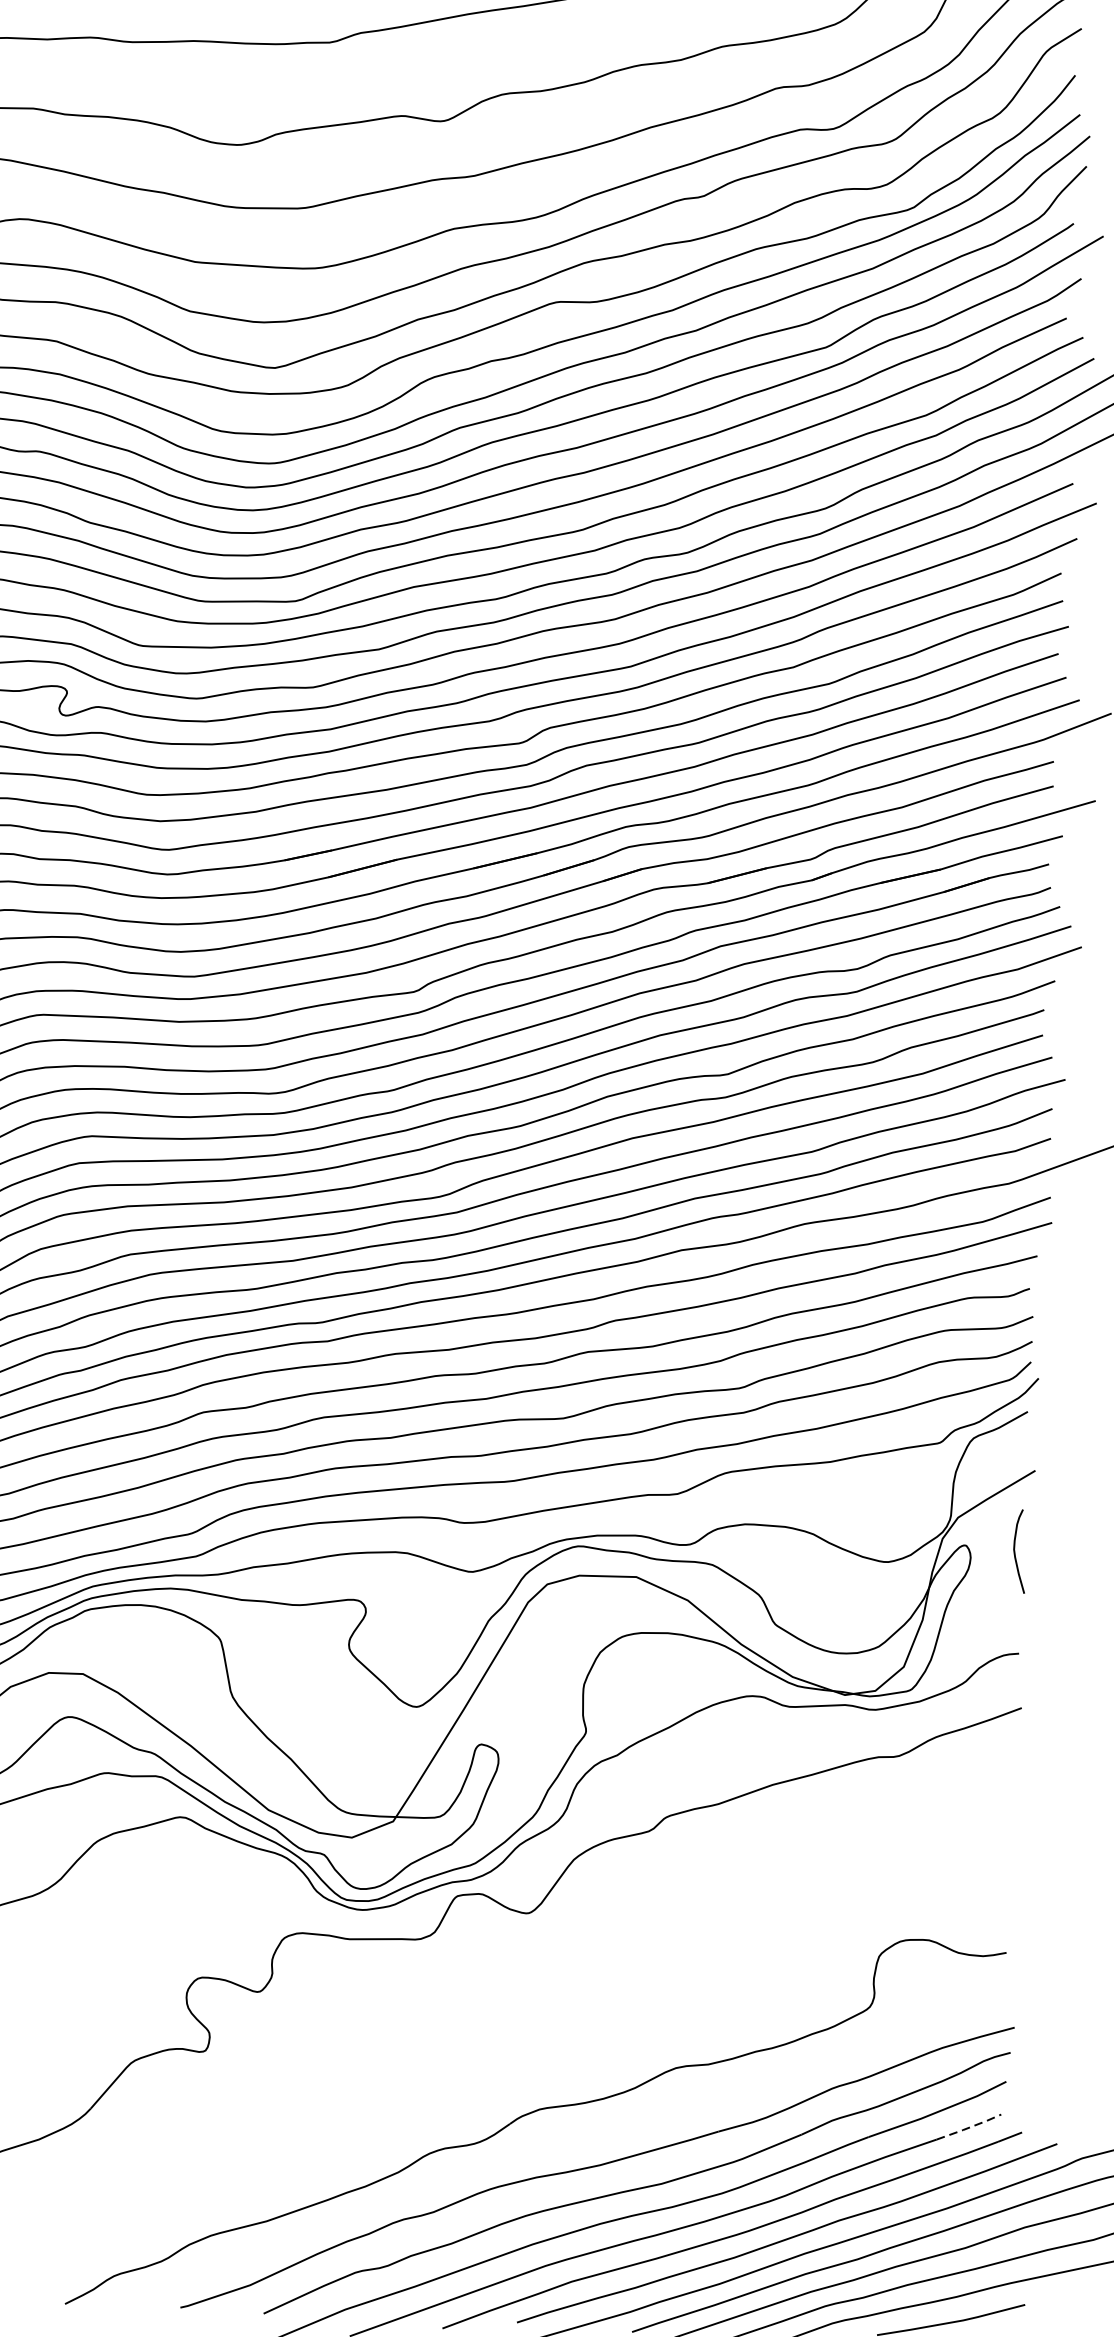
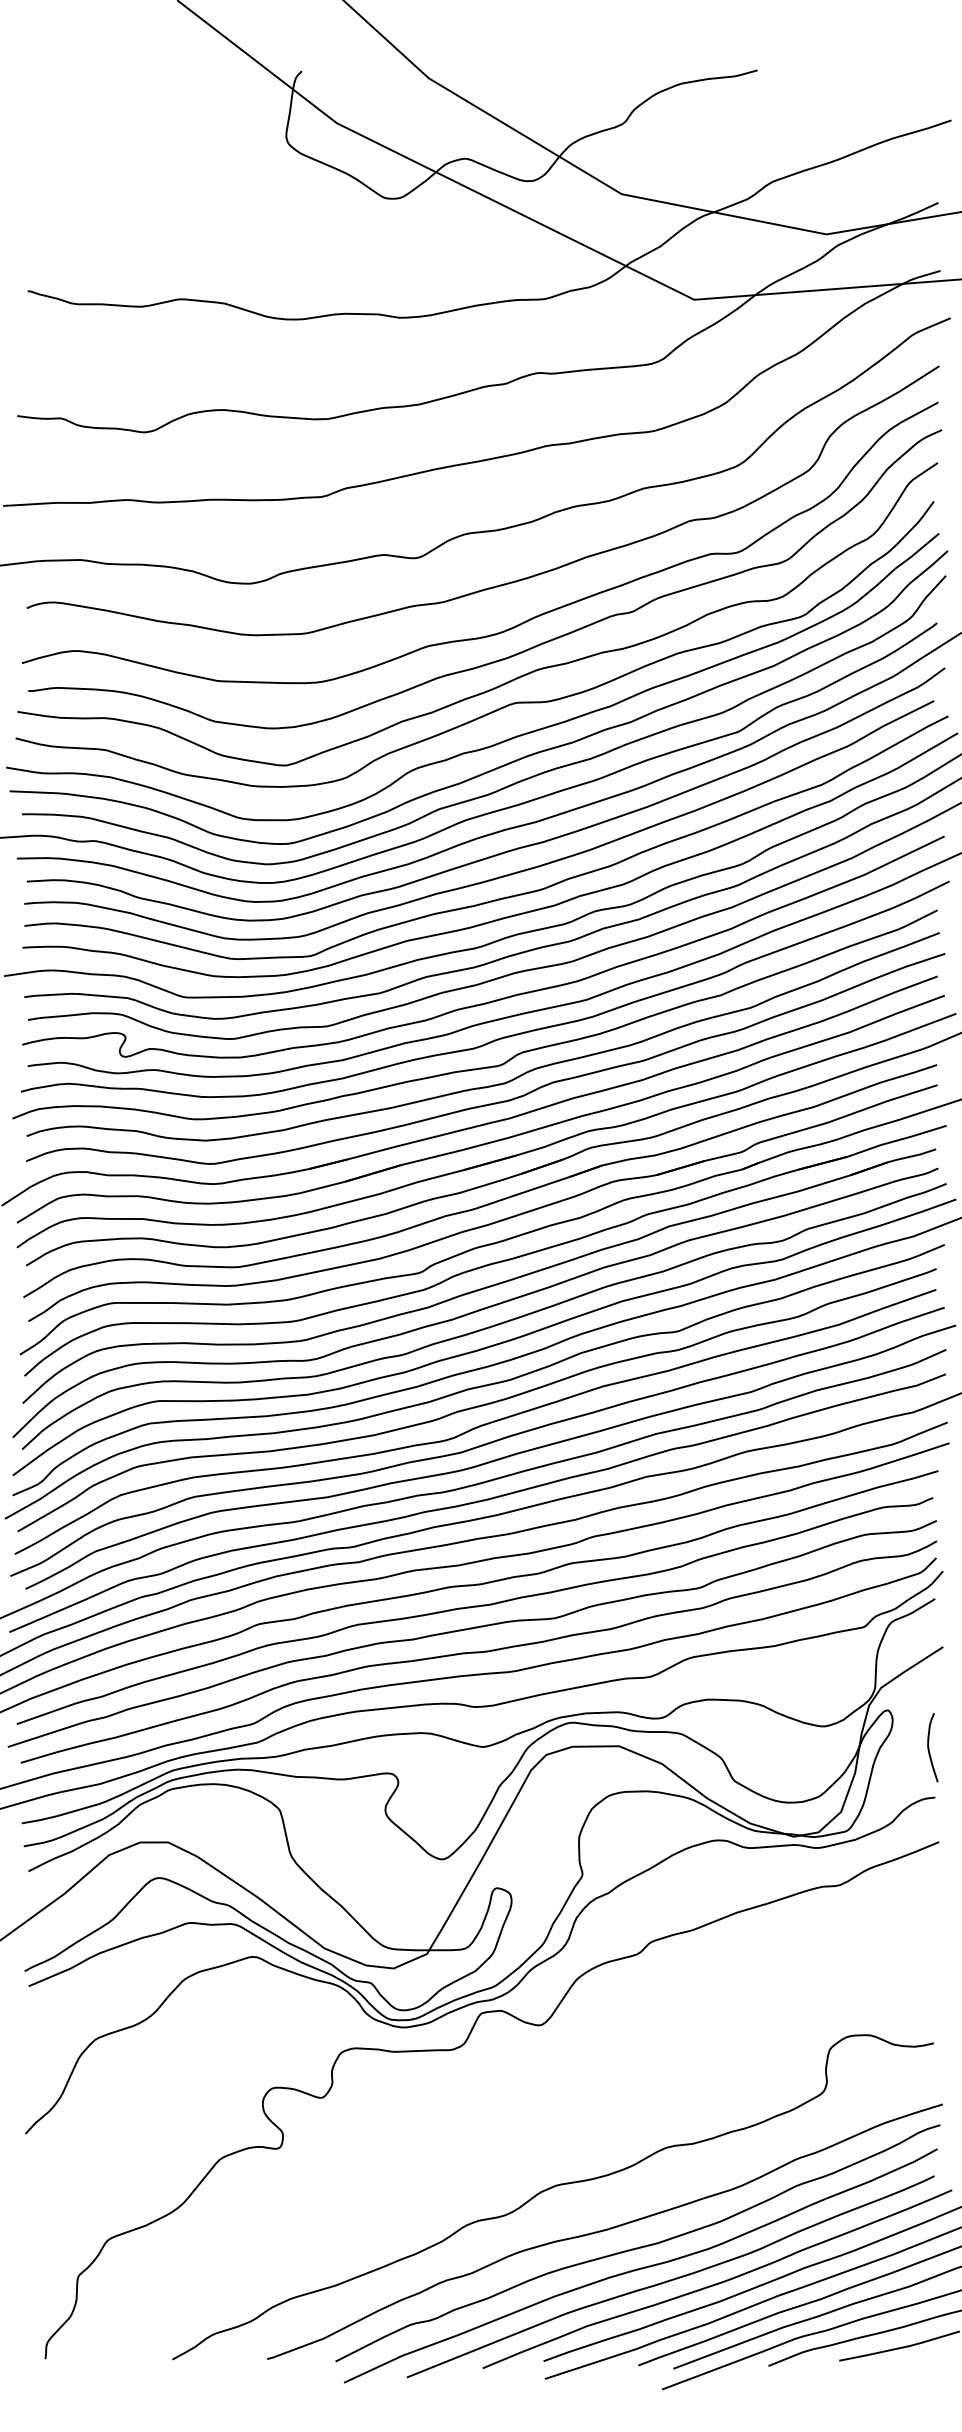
curve: (1015, 1551) -> (929, 1747), moved
line: (969, 2127) -> (908, 2187), dashed -> solid

